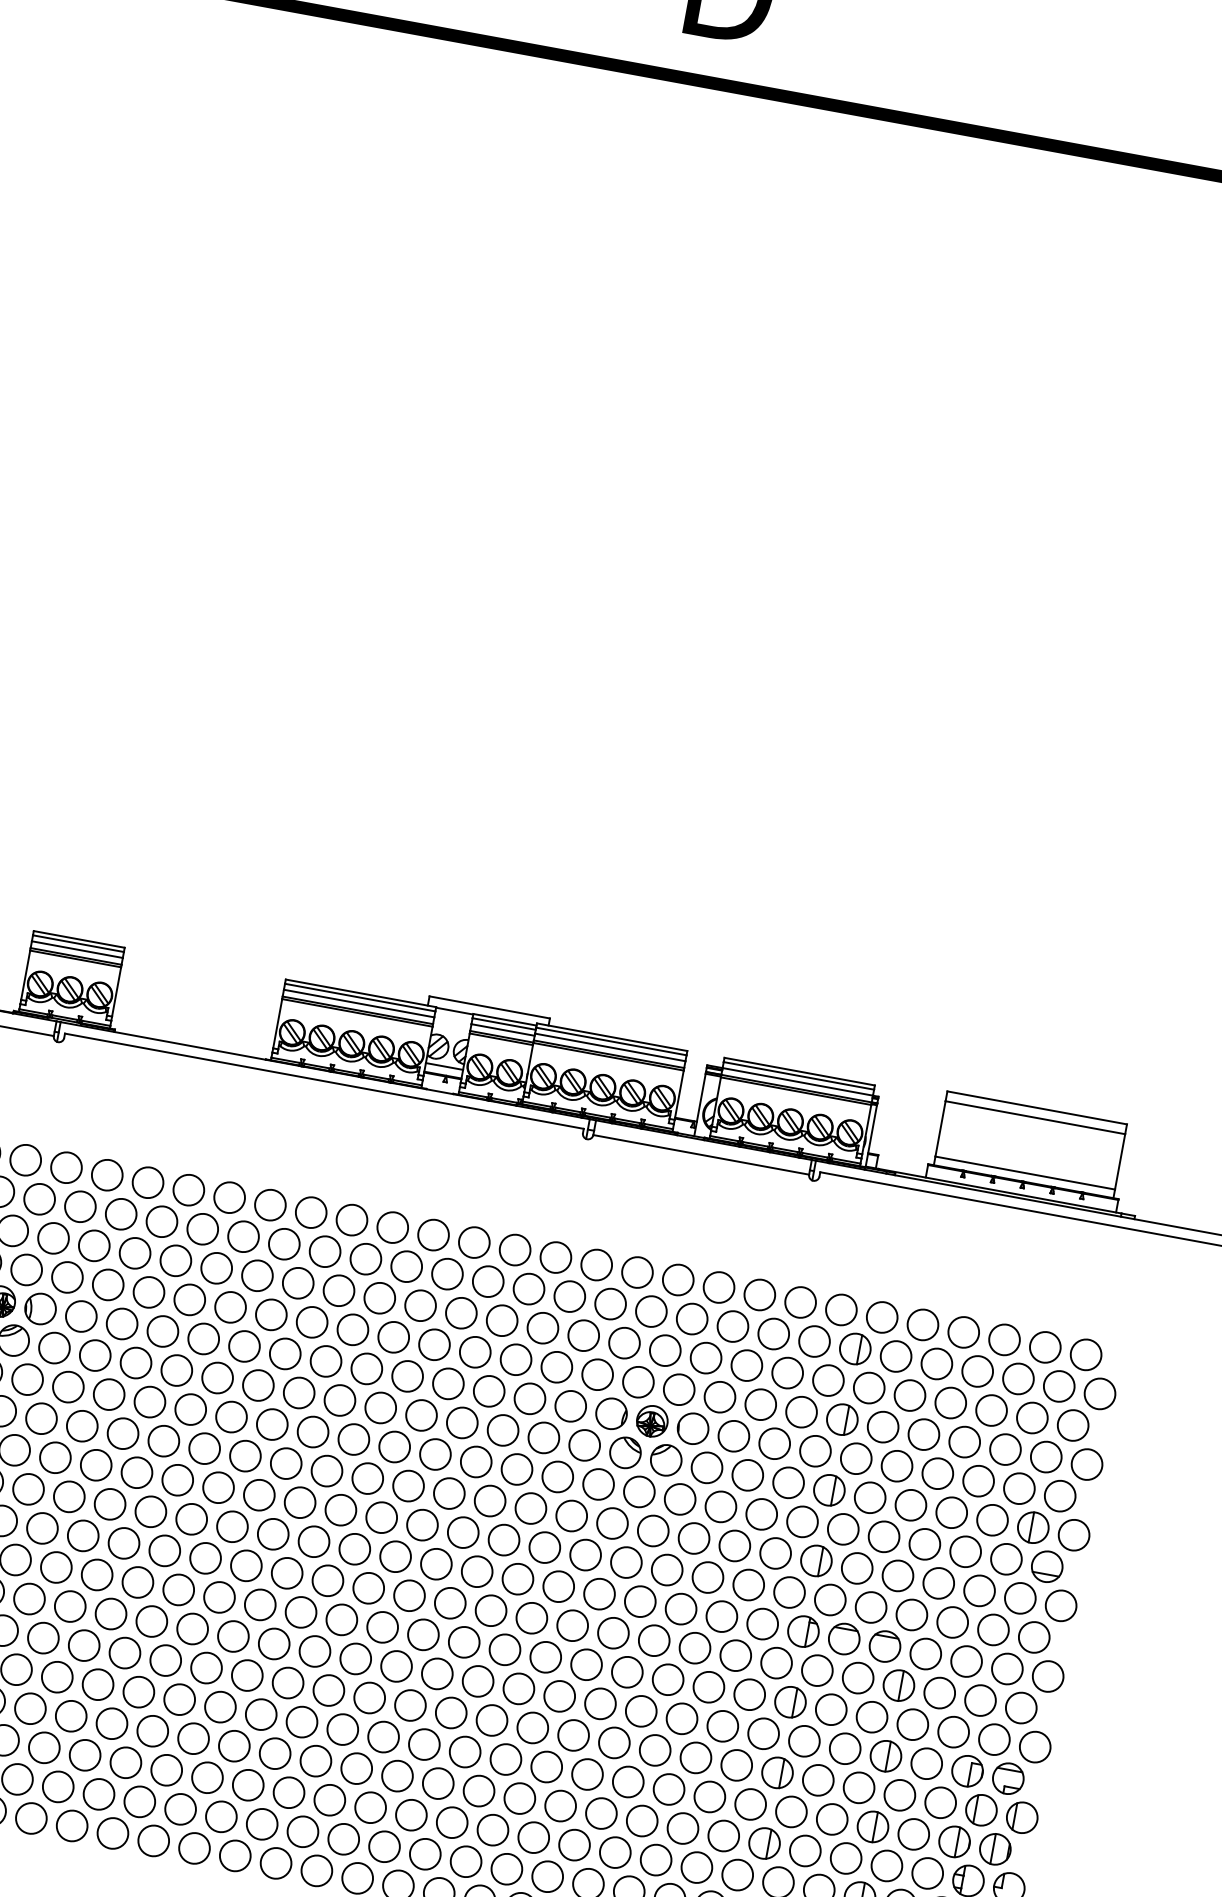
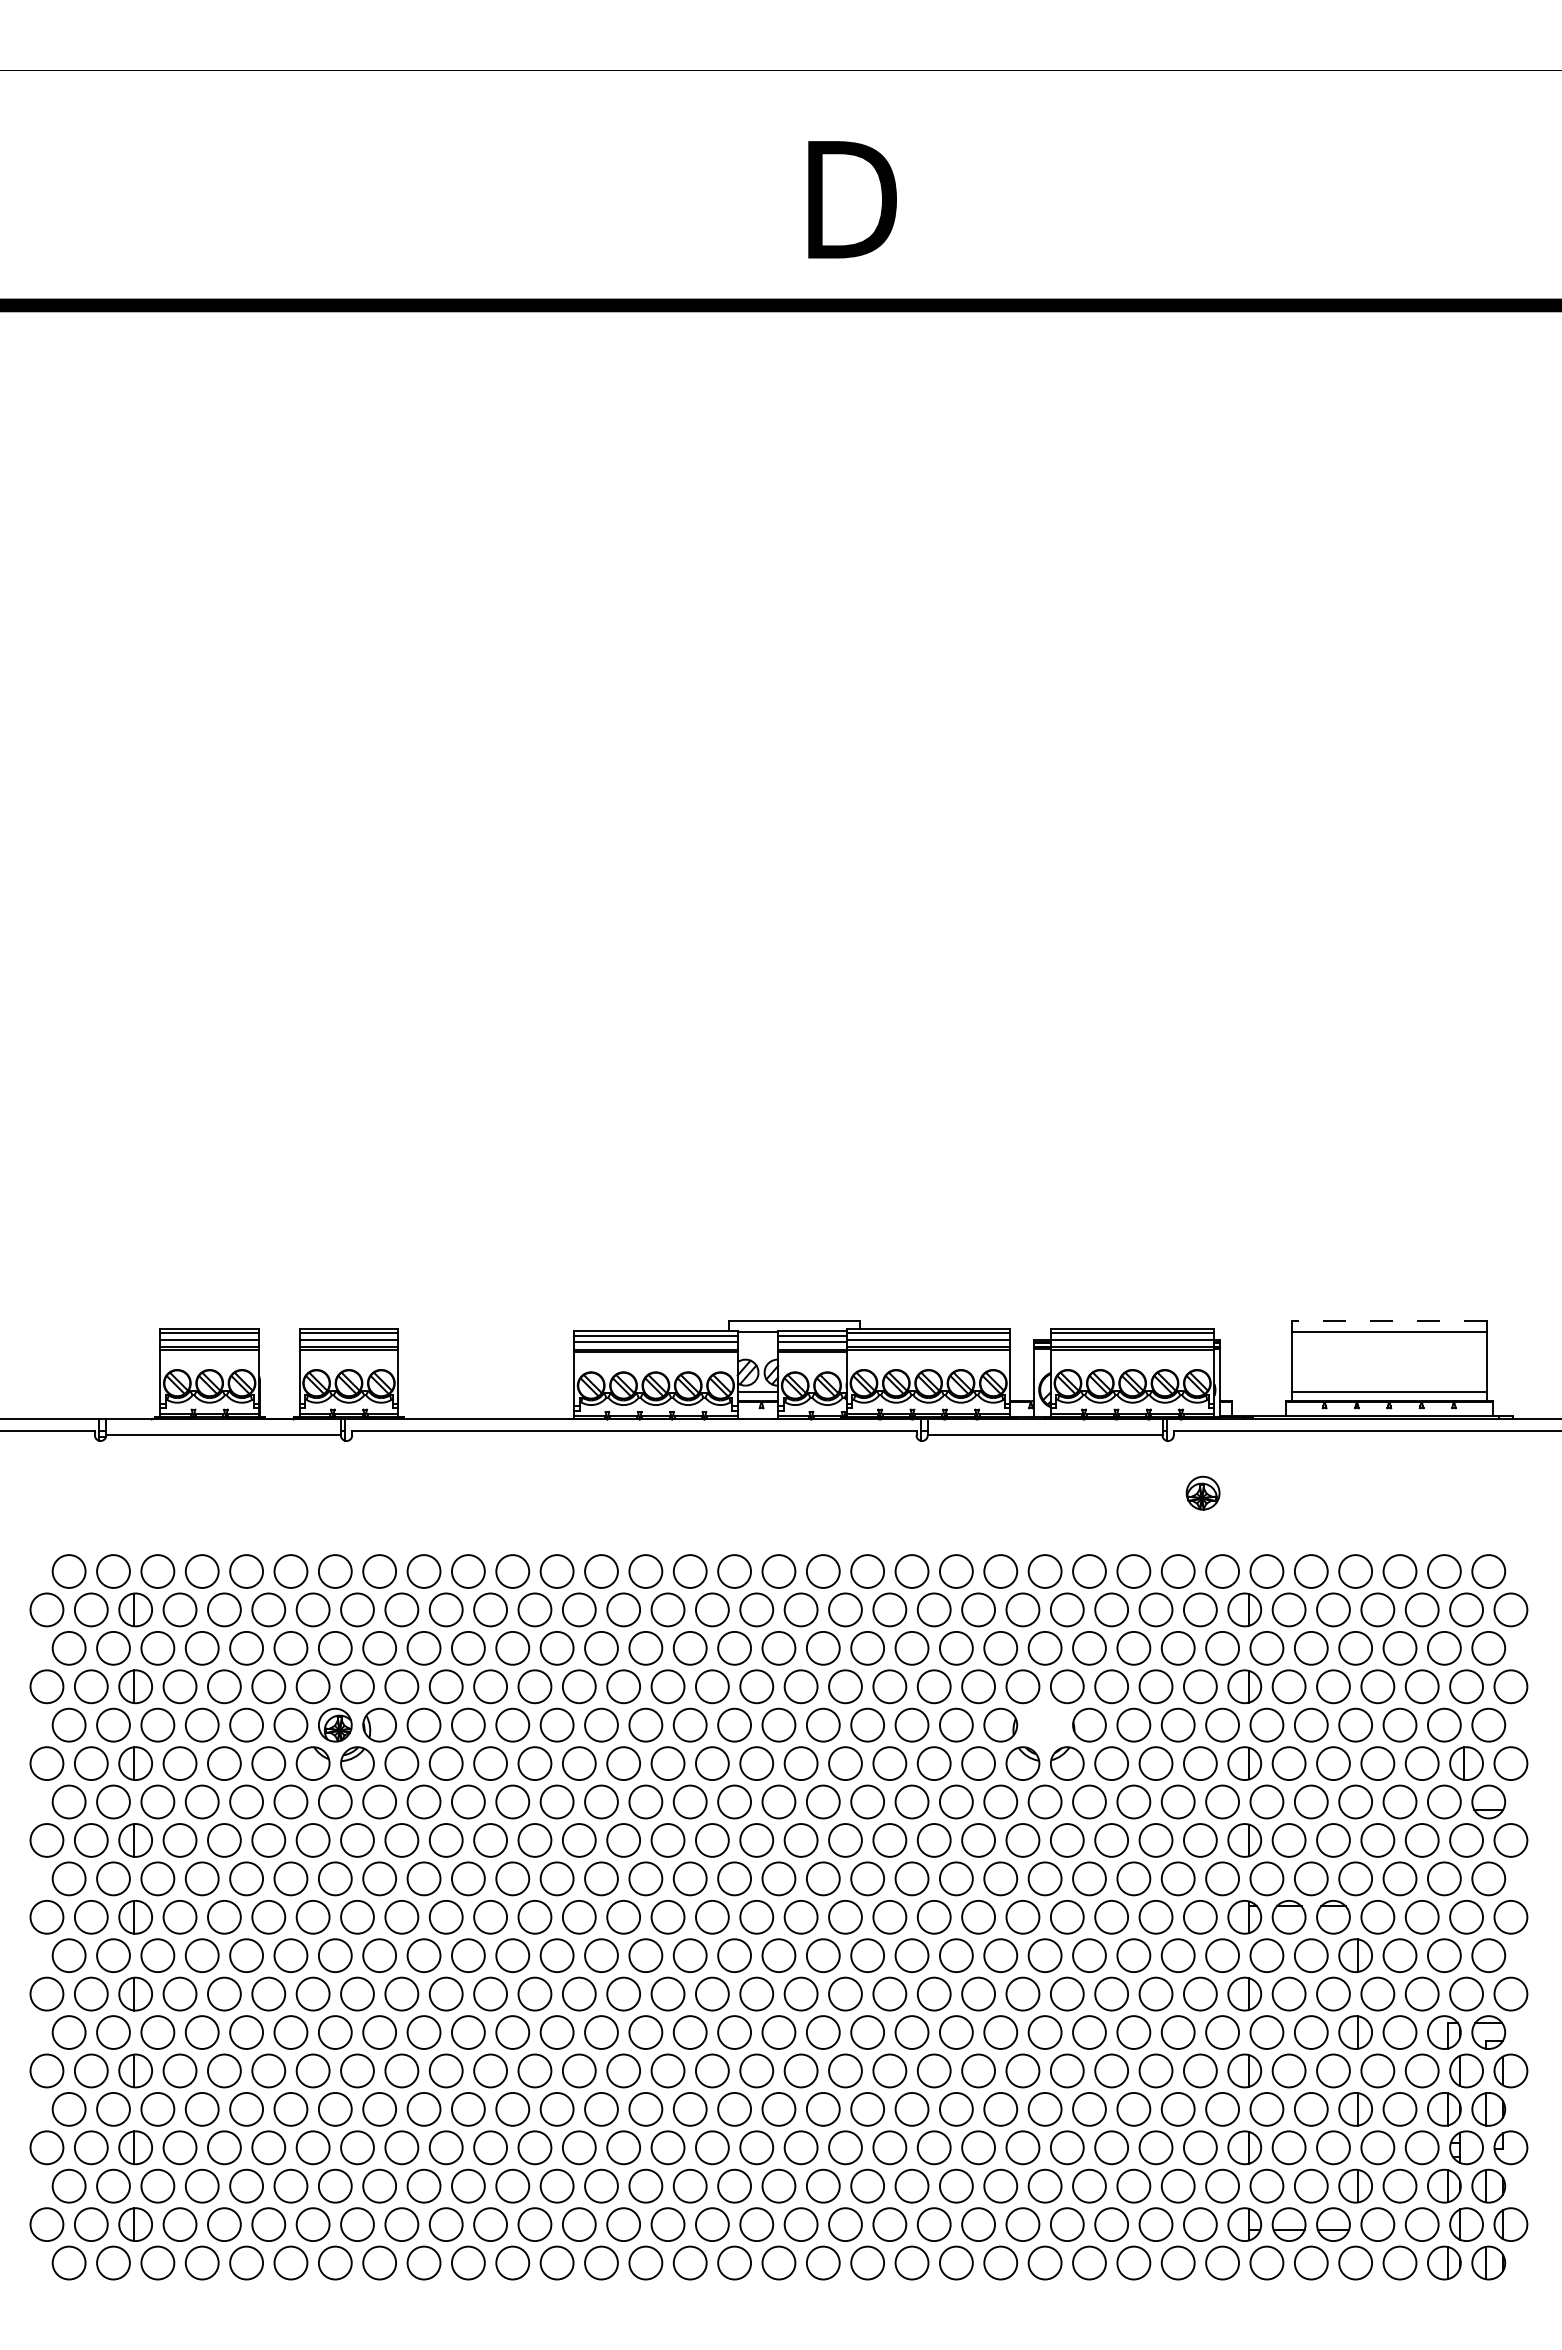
line: (1037, 1108) -> (1389, 1321), solid -> dashed
part: (651, 1420) -> (1202, 1492), moved

